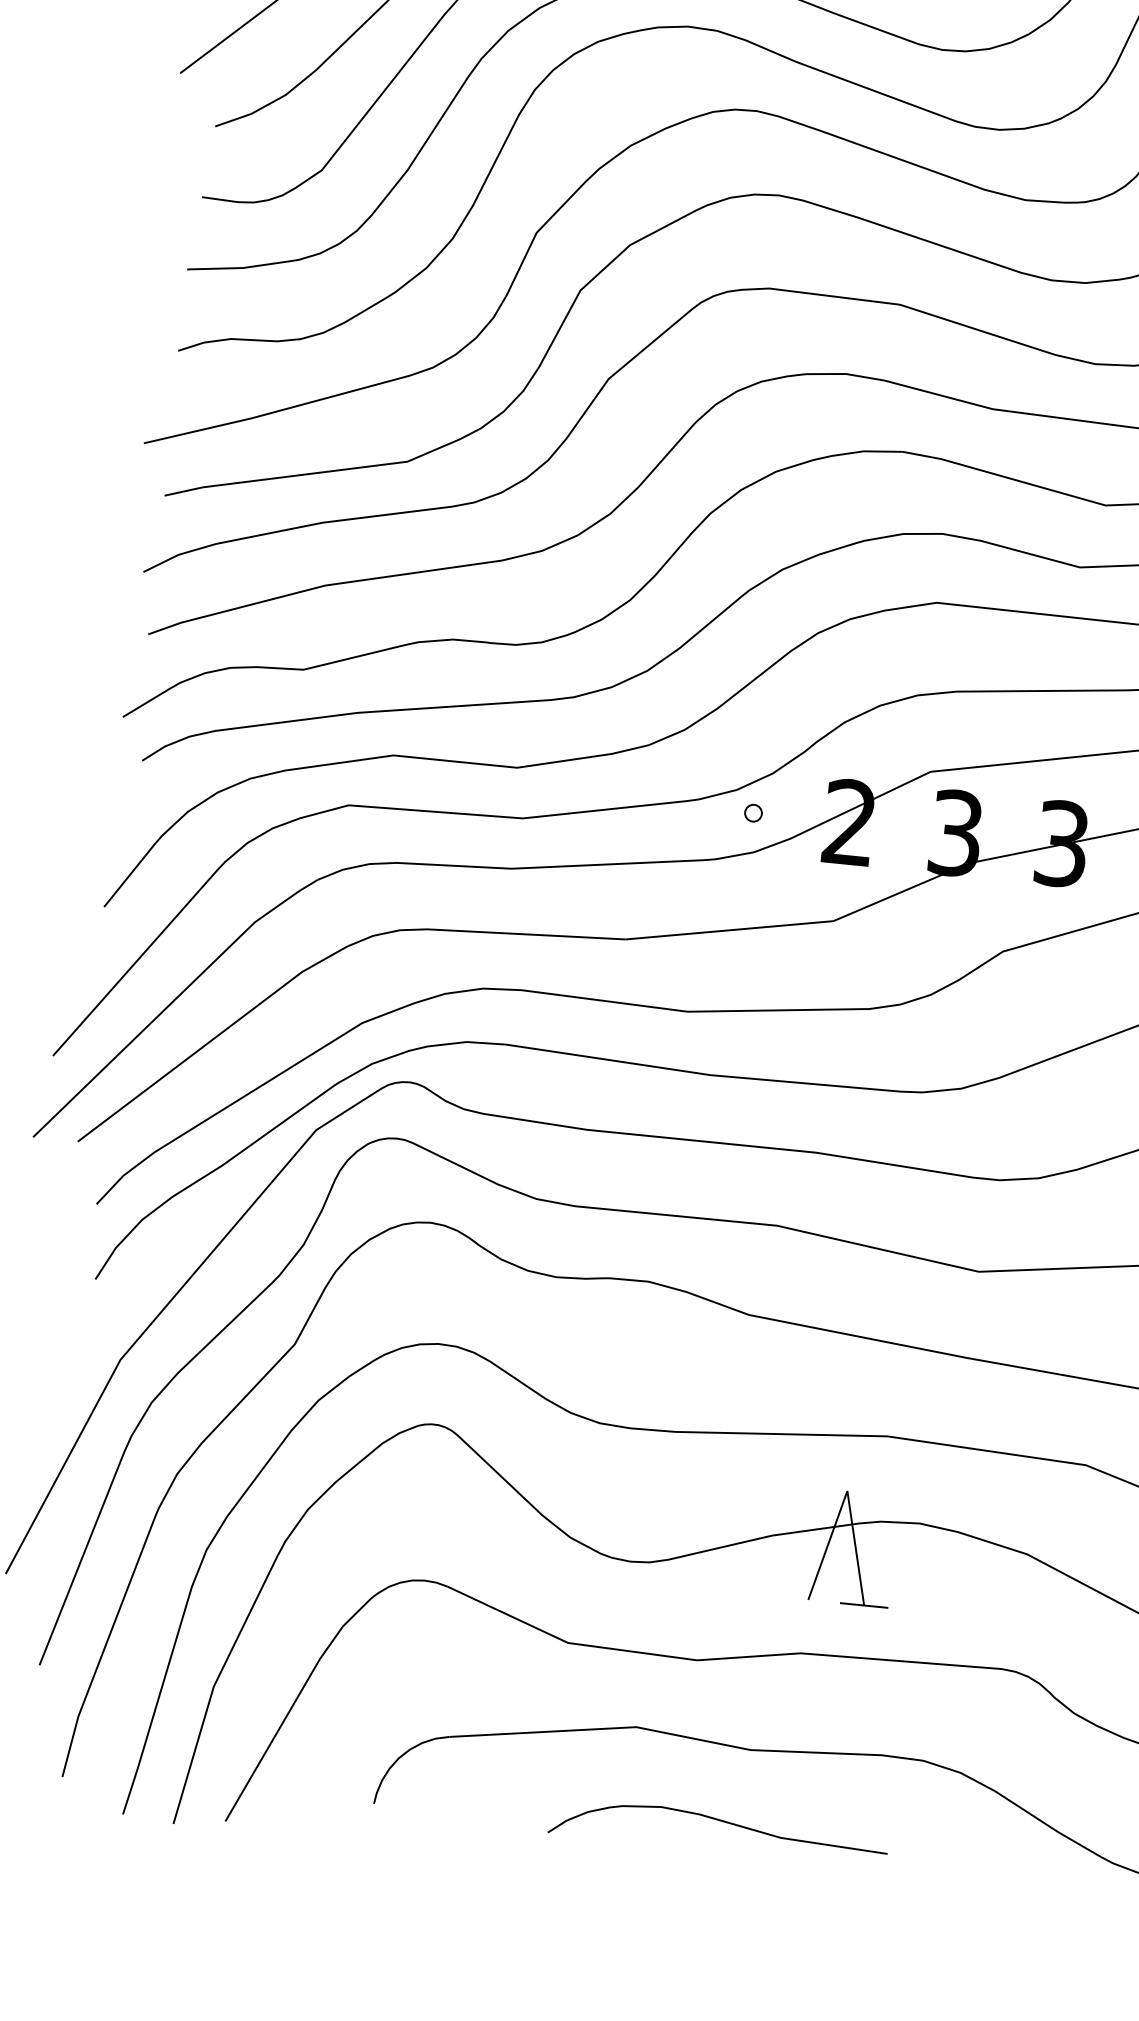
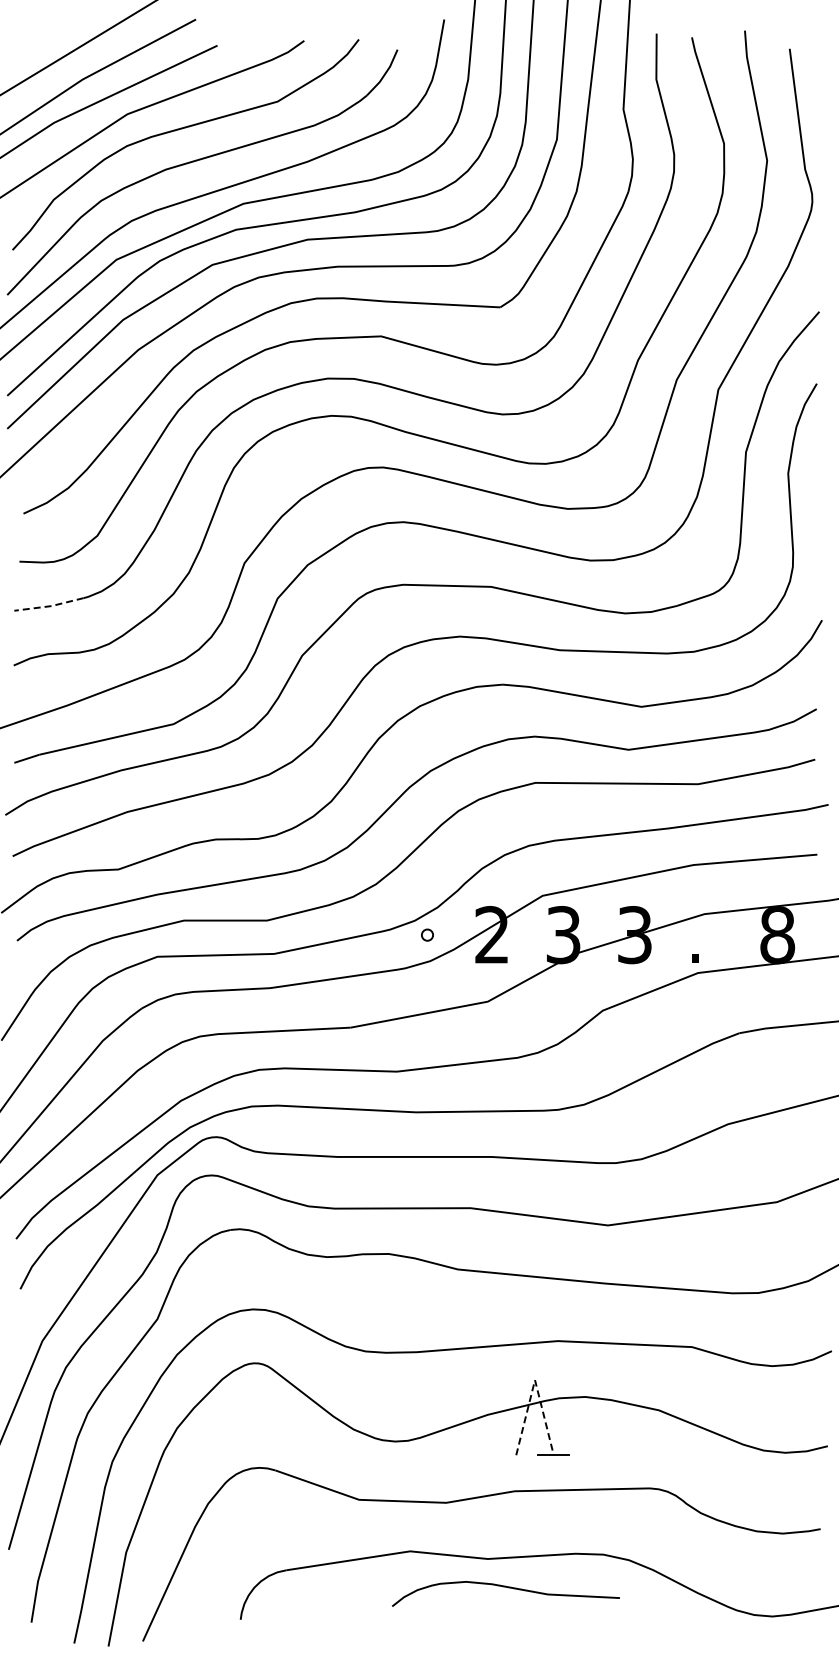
line: (240, 268) -> (49, 606), solid -> dashed
line: (848, 1491) -> (535, 1380), solid -> dashed
curve: (723, 1823) -> (508, 1588), moved

